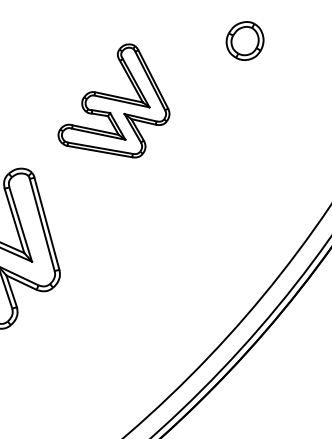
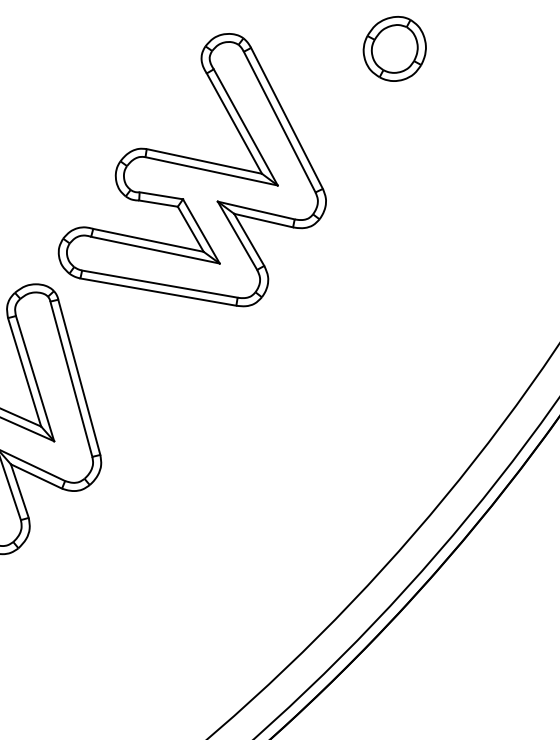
part: (244, 40) -> (393, 48), moved
part: (113, 100) -> (191, 169), size x1.43

